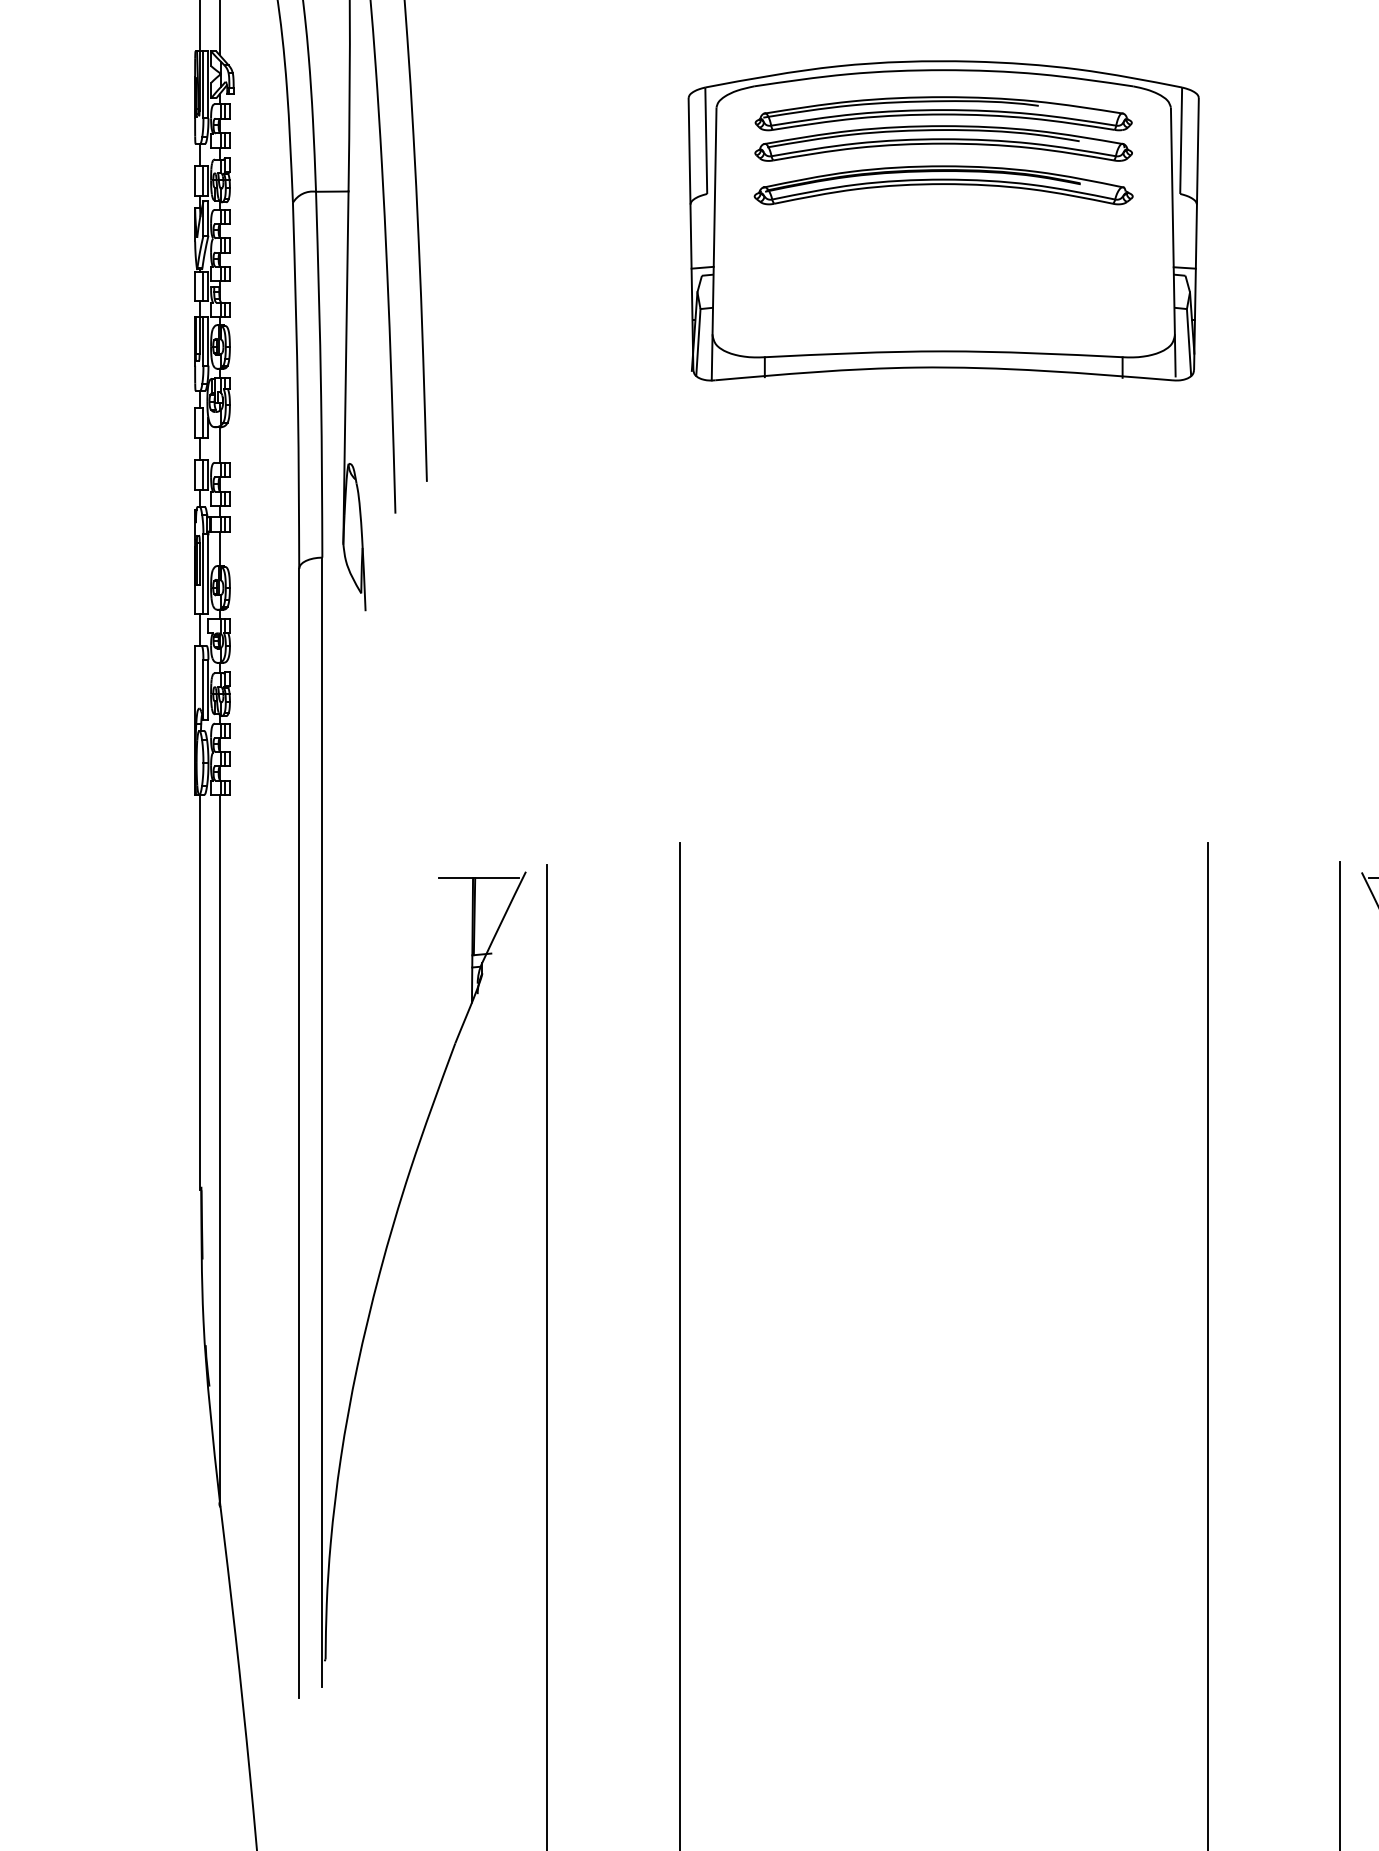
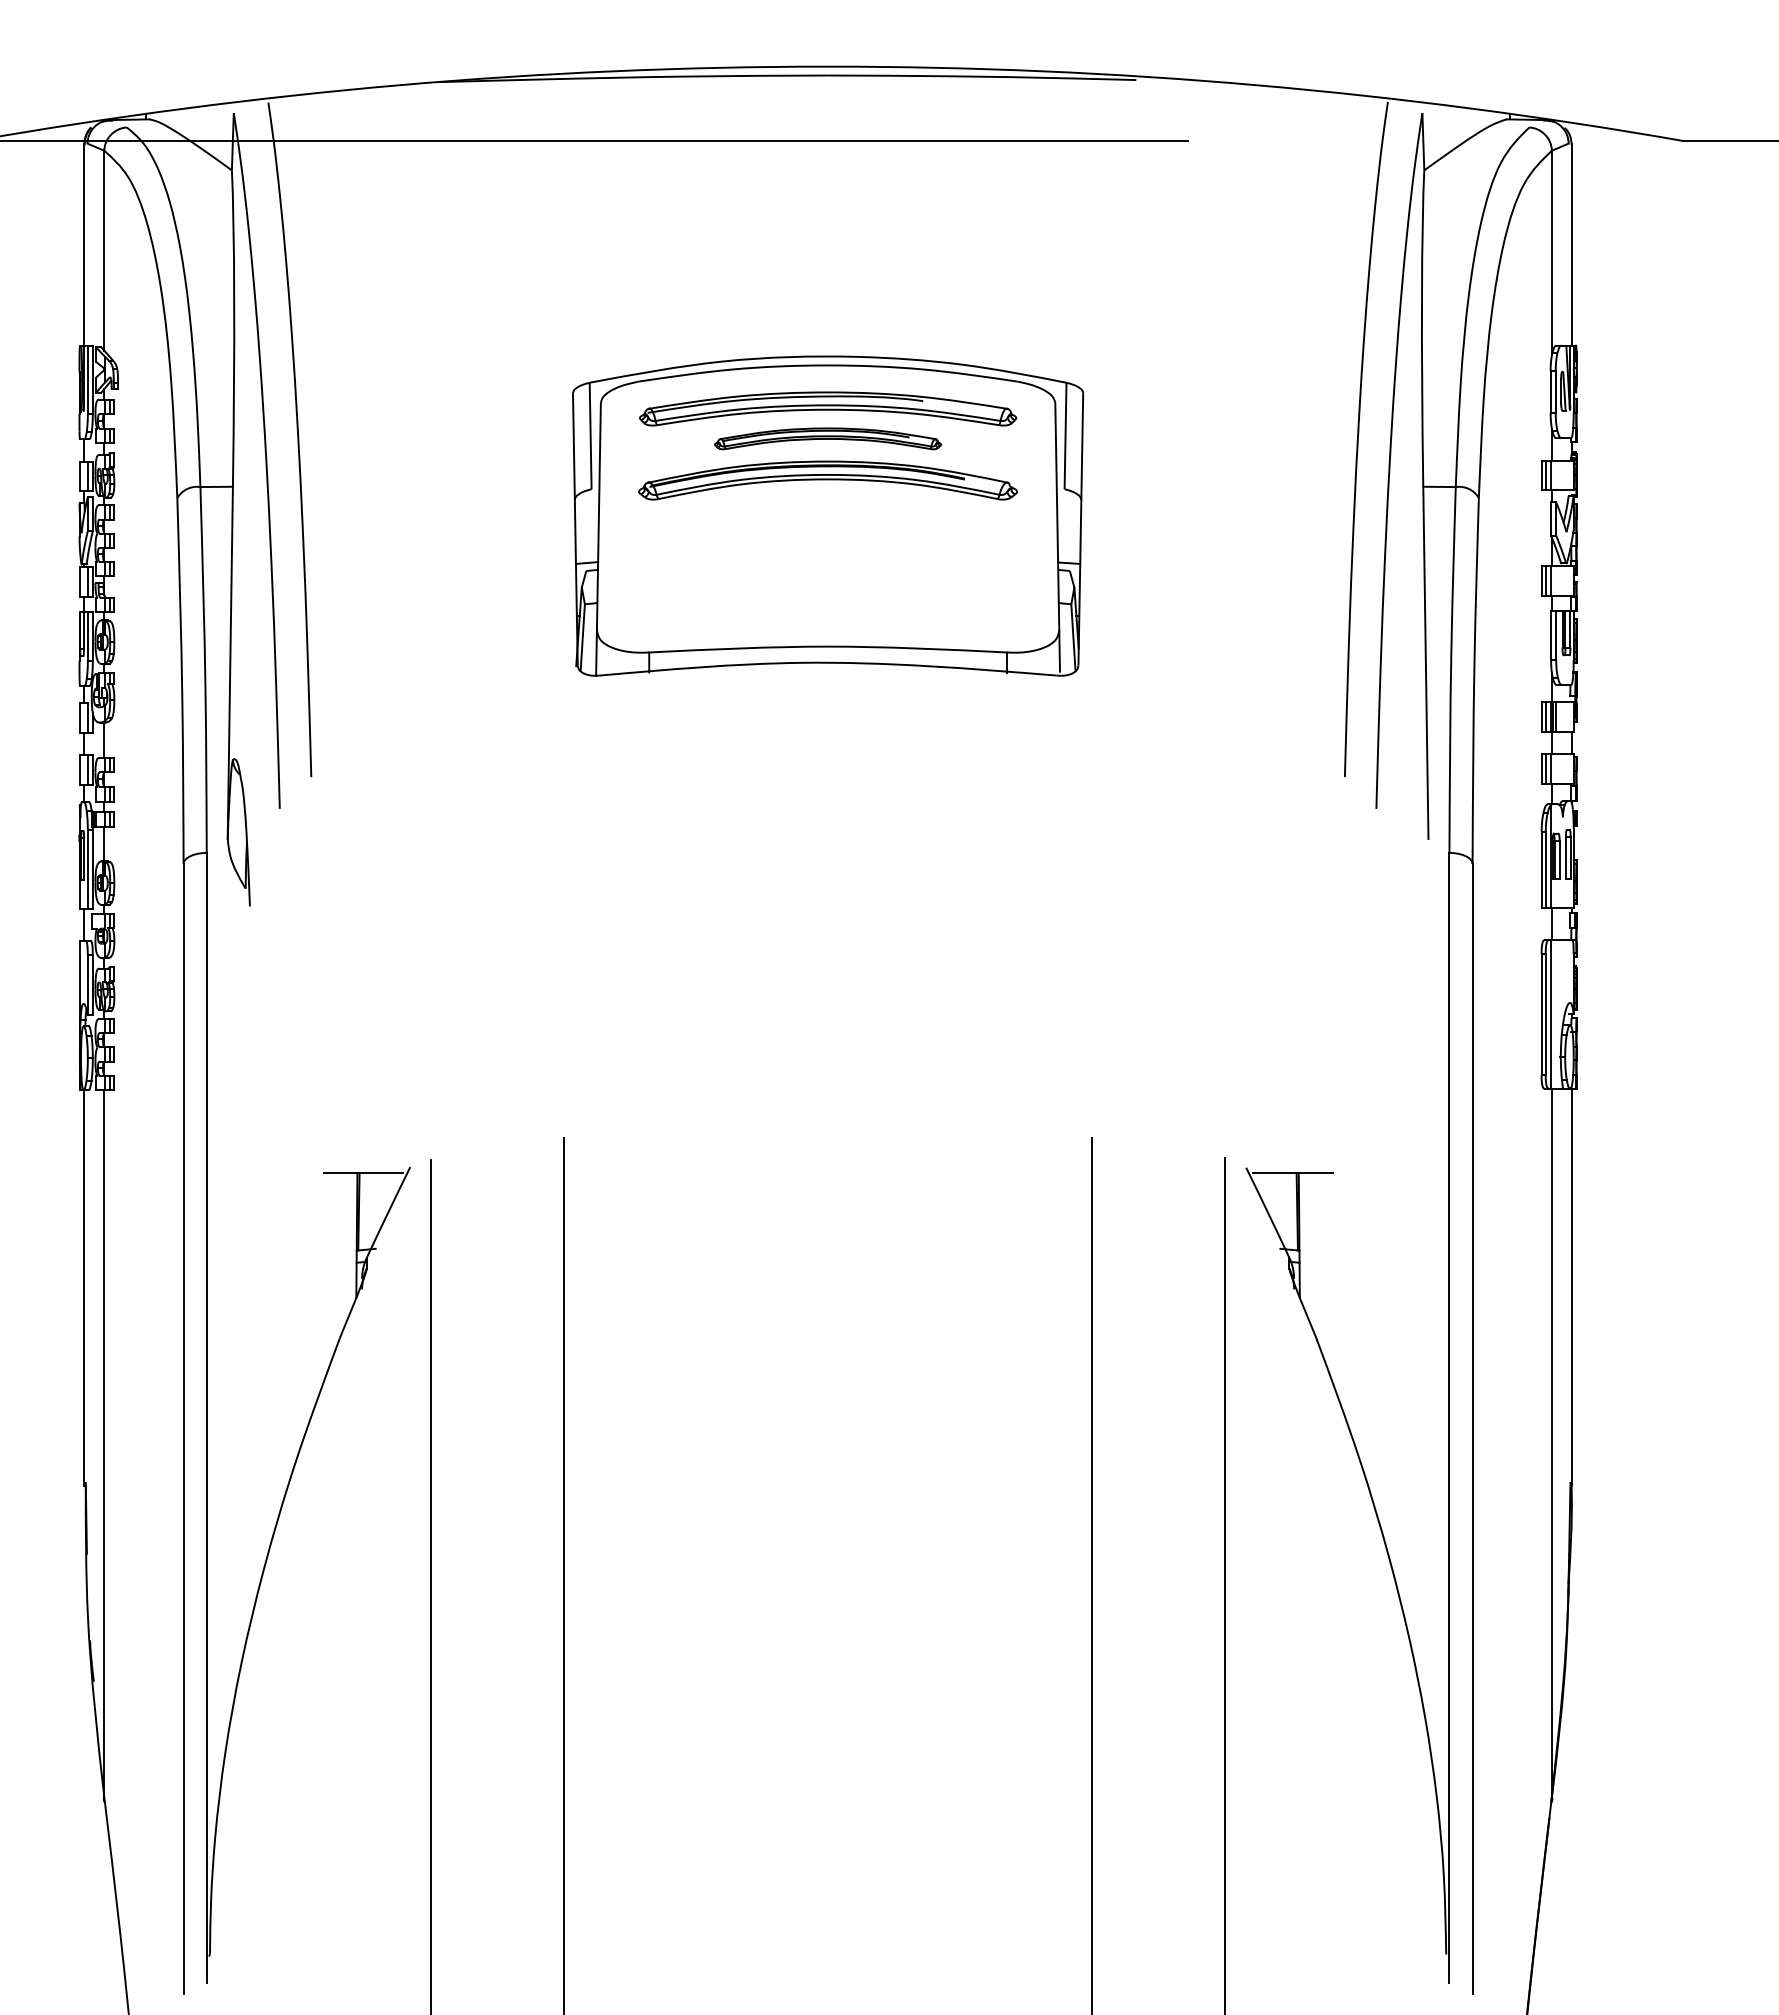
part: (943, 143) -> (827, 438), size x0.6

